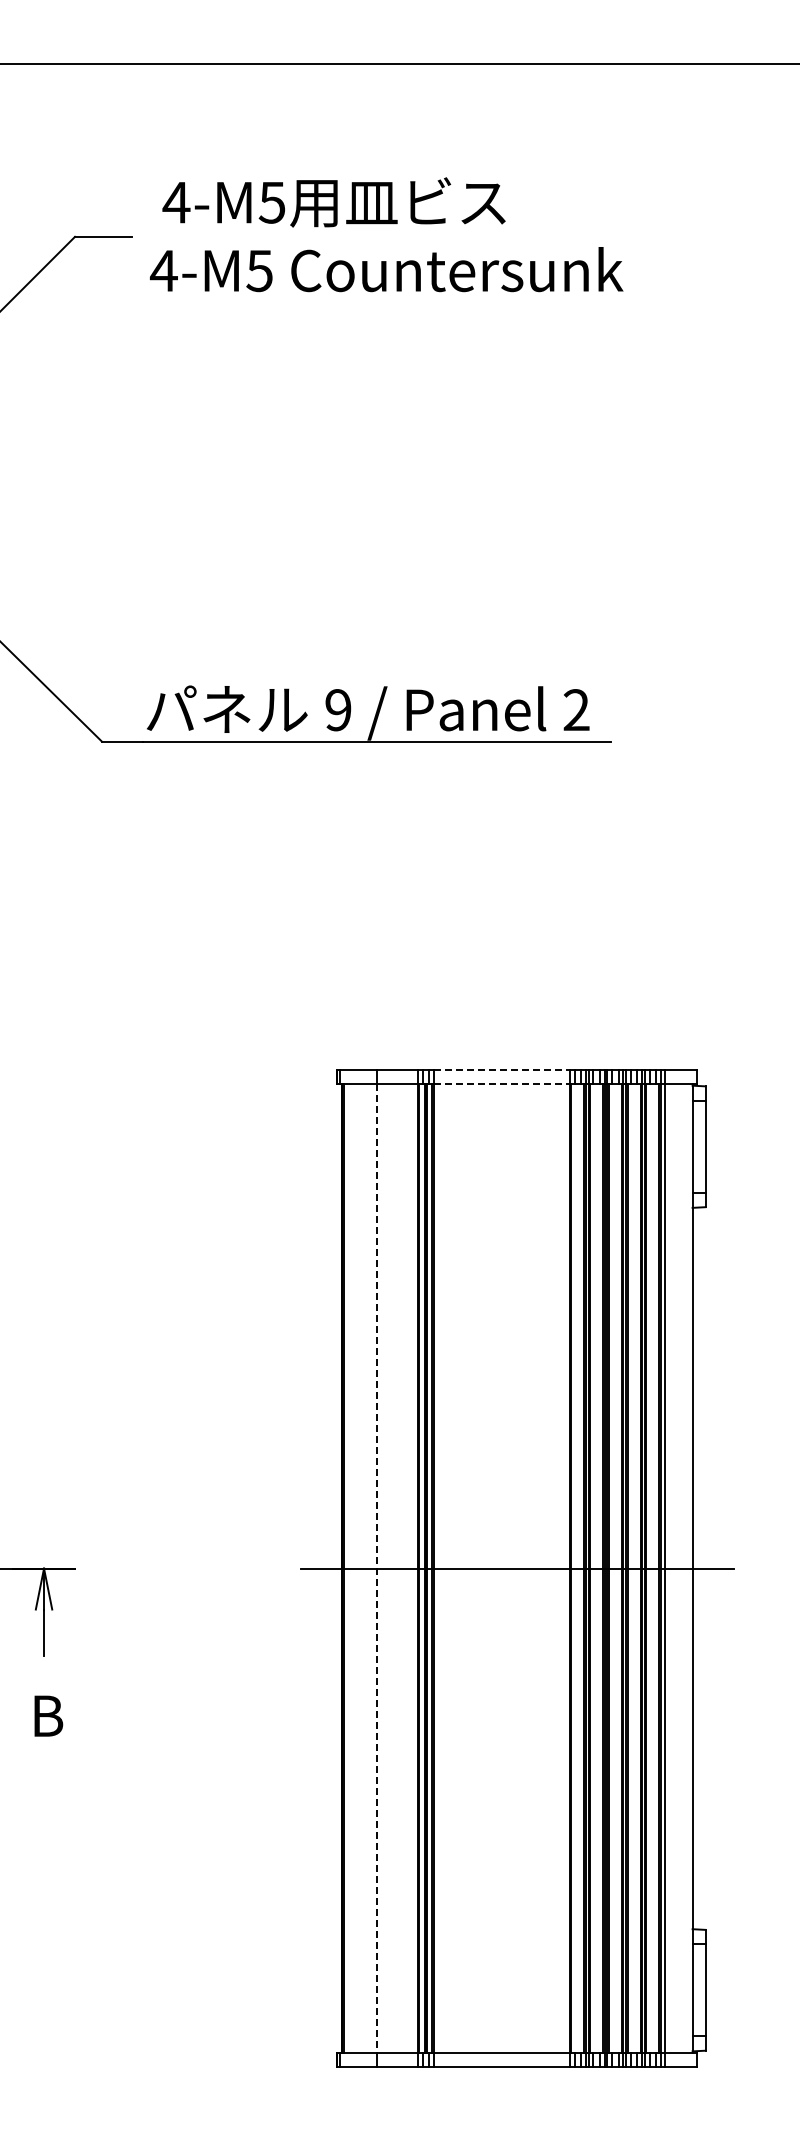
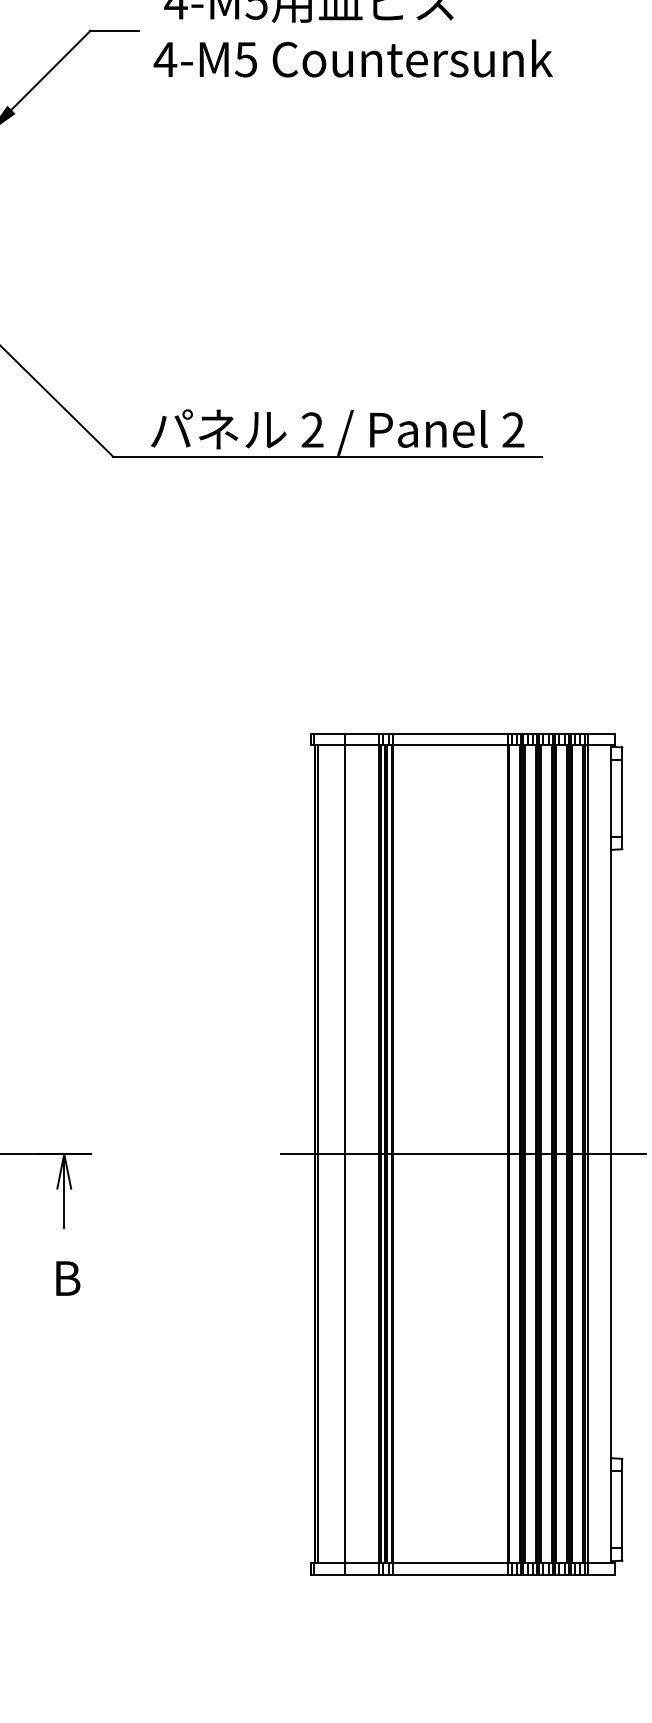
text: (338, 710) -> (312, 430), 9 -> 2
line: (501, 1070) -> (450, 734), dashed -> solid
line: (501, 1084) -> (450, 745), dashed -> solid
line: (377, 1569) -> (345, 1154), dashed -> solid

